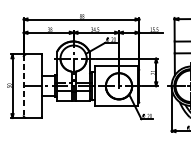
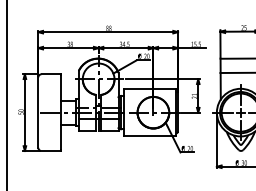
line: (23, 86) -> (38, 112), dashed -> solid

